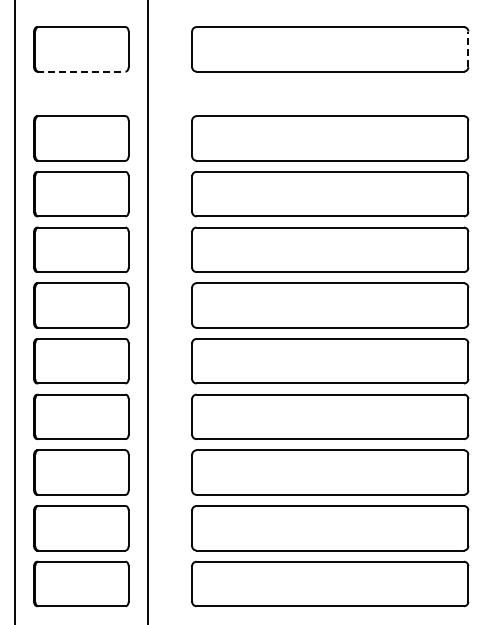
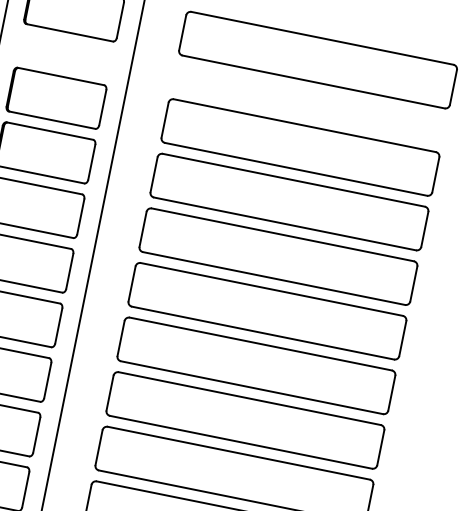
line: (468, 49) -> (453, 87), dashed -> solid
line: (81, 71) -> (69, 32), dashed -> solid

